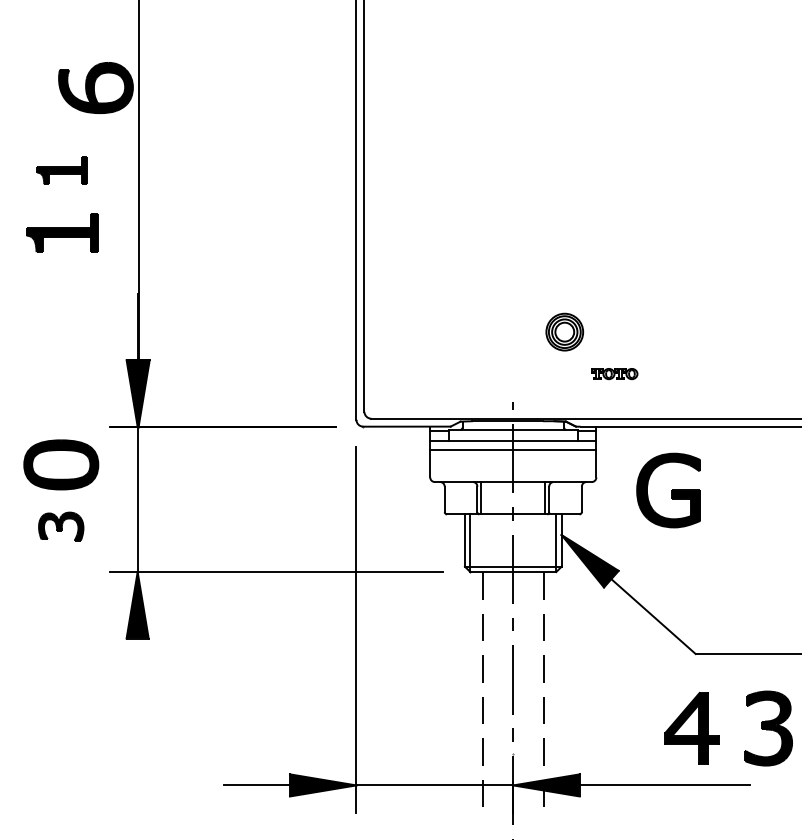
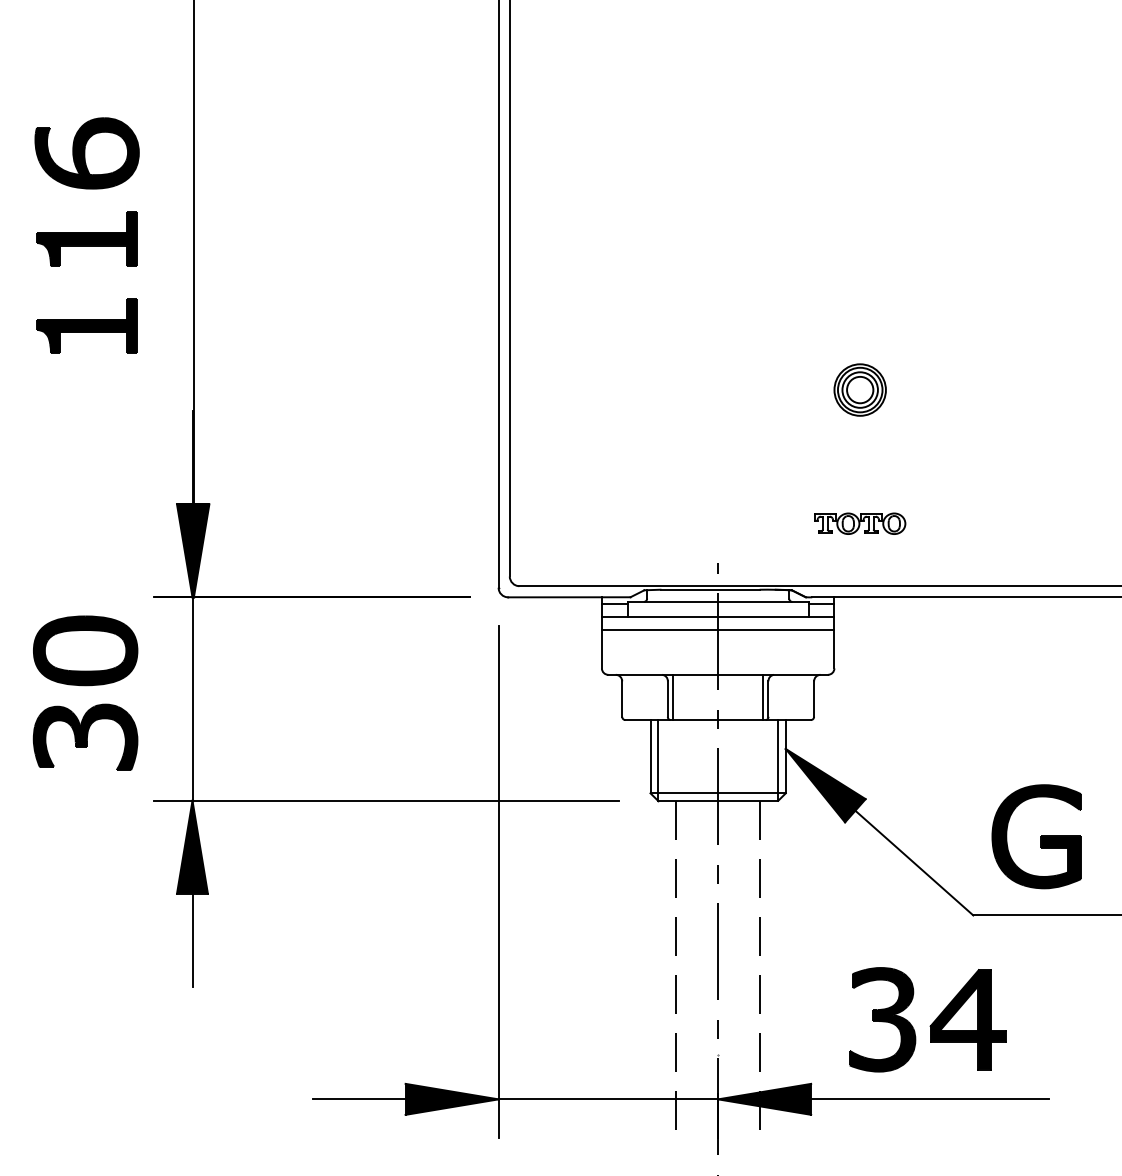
part: (95, 88) -> (86, 153), moved
part: (61, 170) -> (86, 238), size x1.43
part: (564, 331) -> (859, 389), moved
part: (615, 373) -> (860, 523), size x1.43
part: (668, 490) -> (1036, 836), moved
part: (61, 526) -> (85, 736), size x1.67
line: (137, 671) -> (192, 939), added
part: (768, 728) -> (882, 1019), moved

